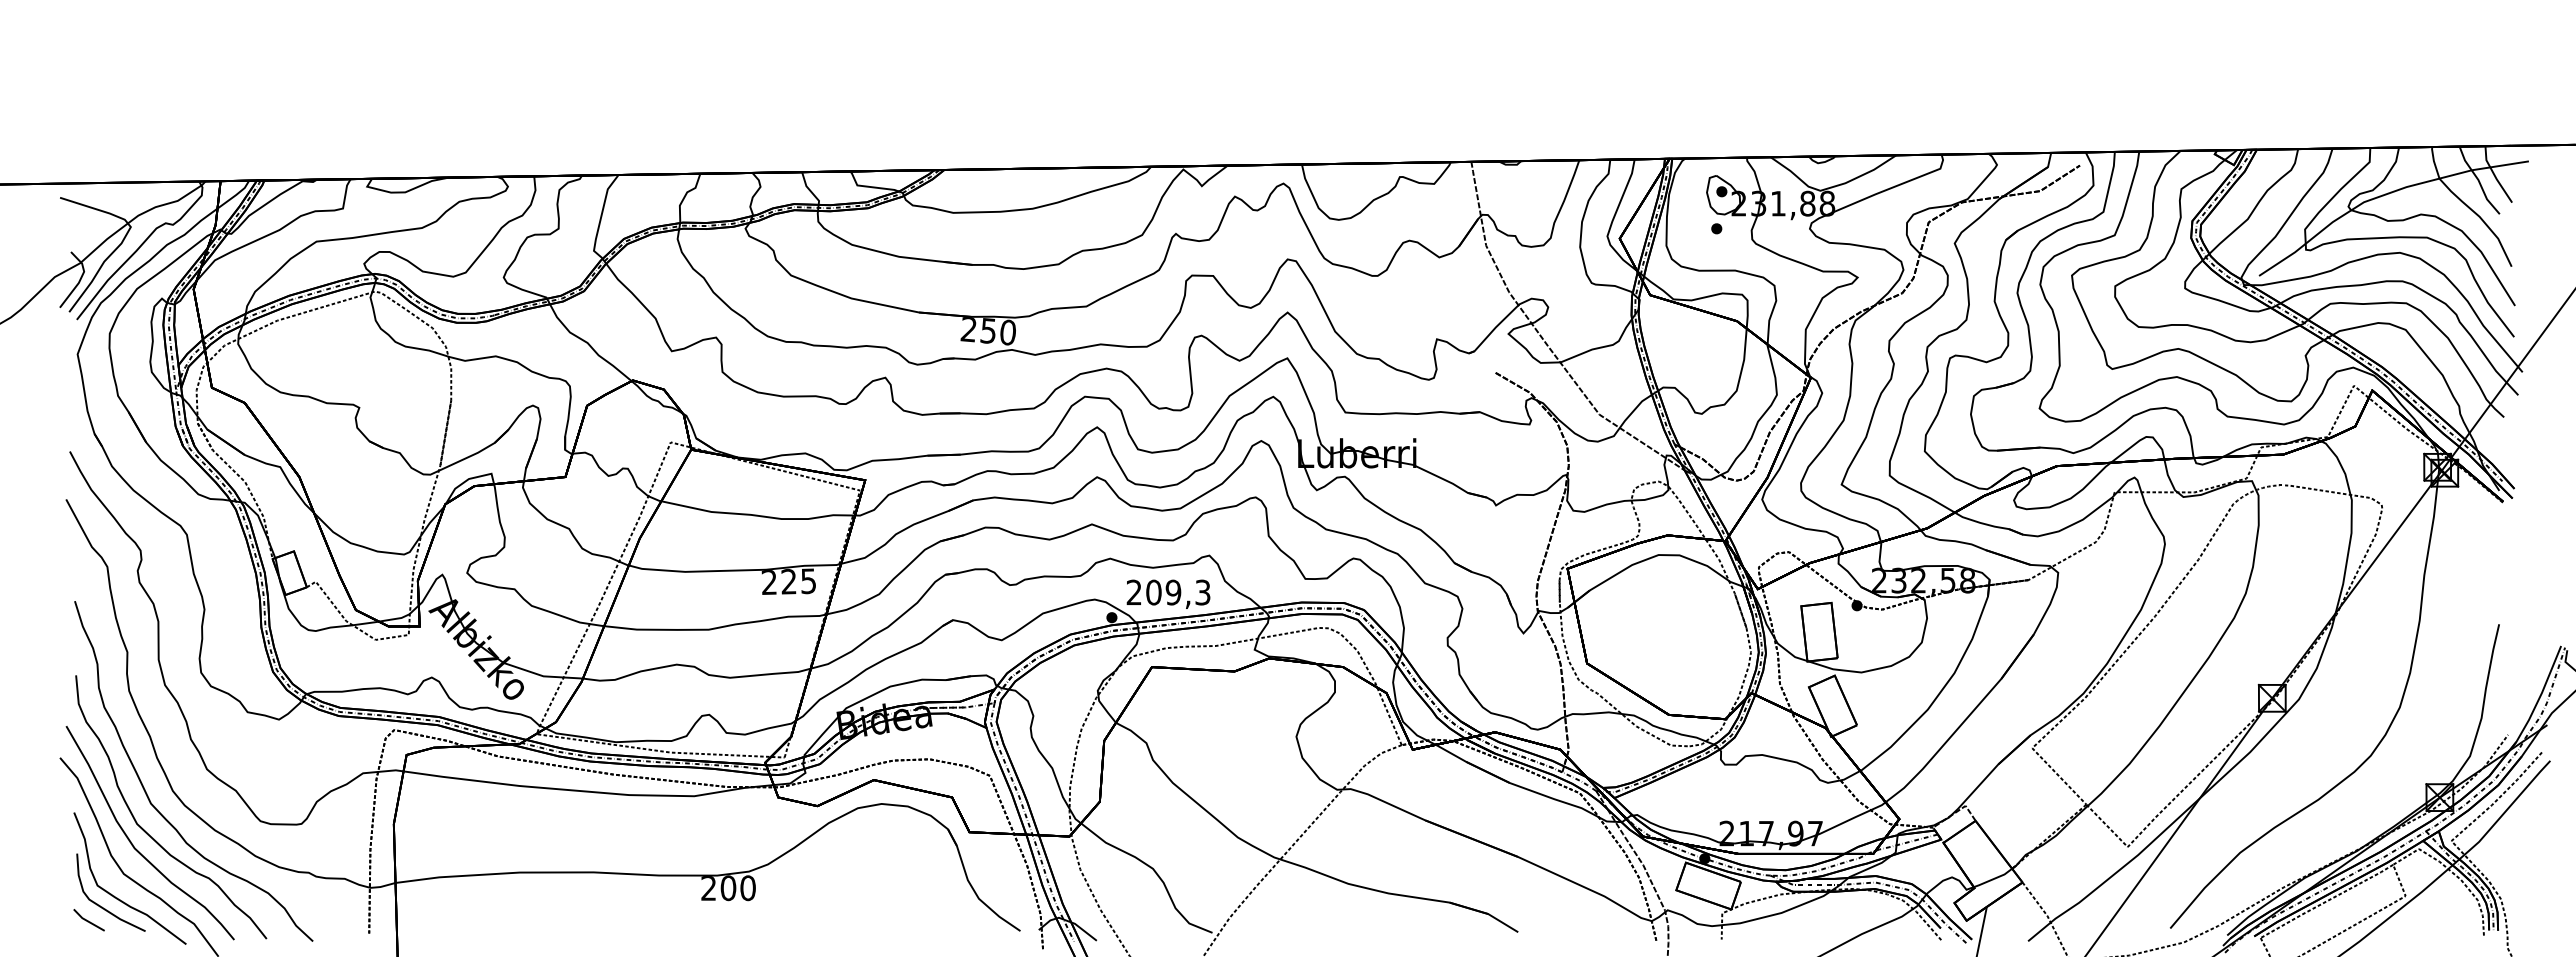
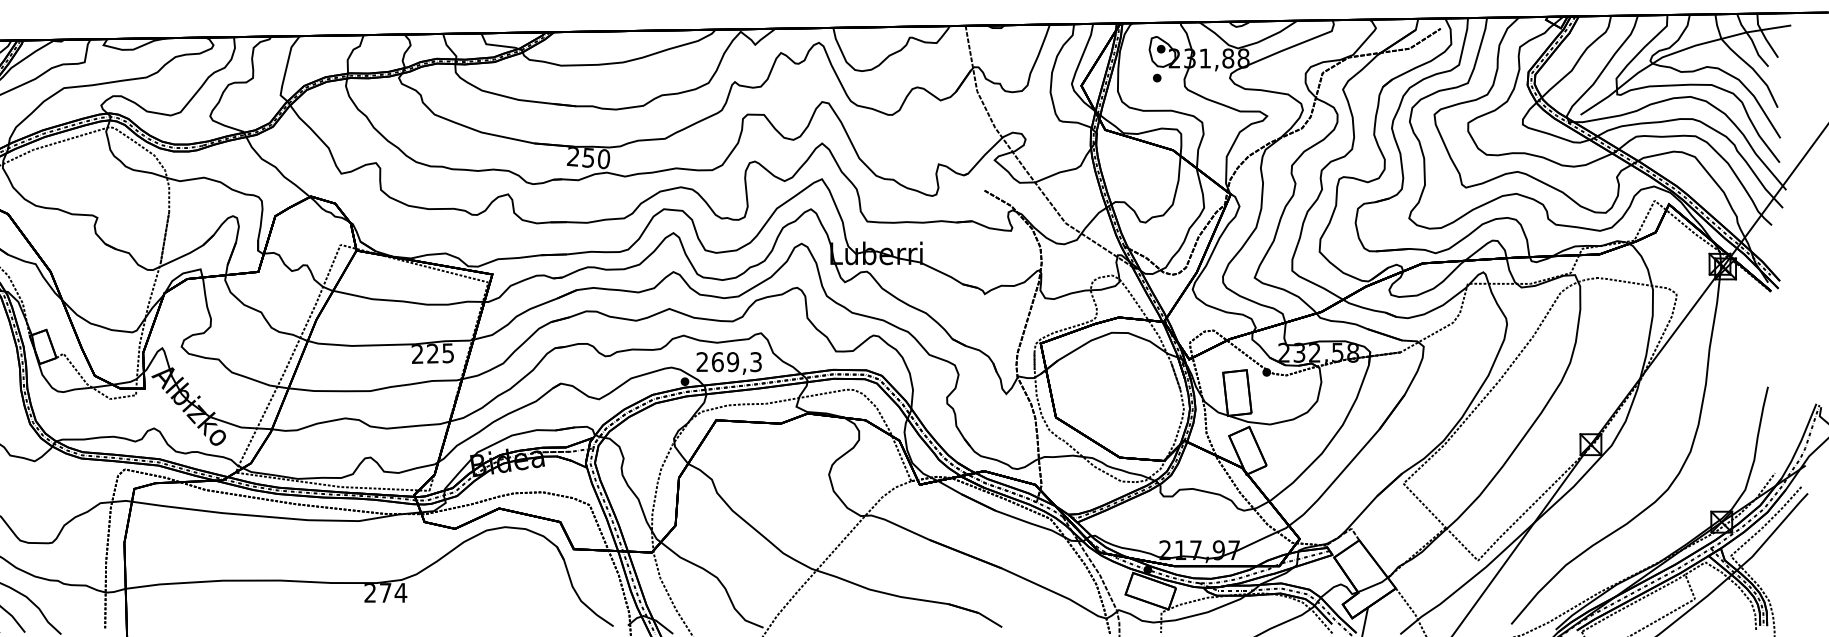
text: (1153, 592) -> (717, 362), 209,3 -> 269,3
text: (738, 888) -> (393, 593), 200 -> 274

